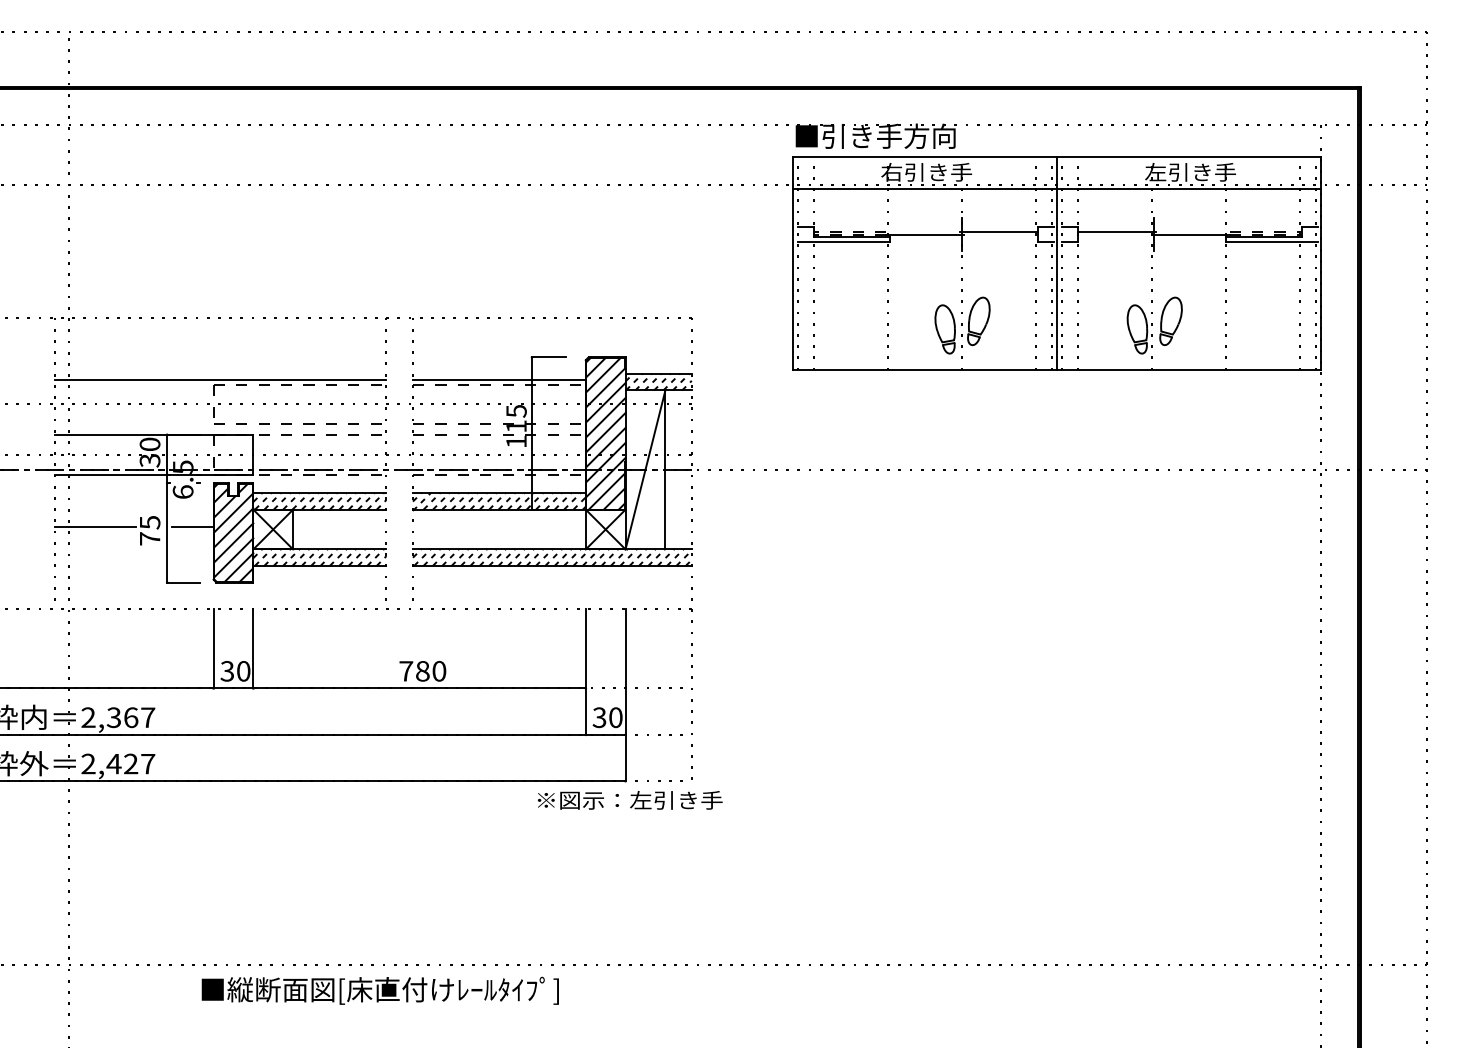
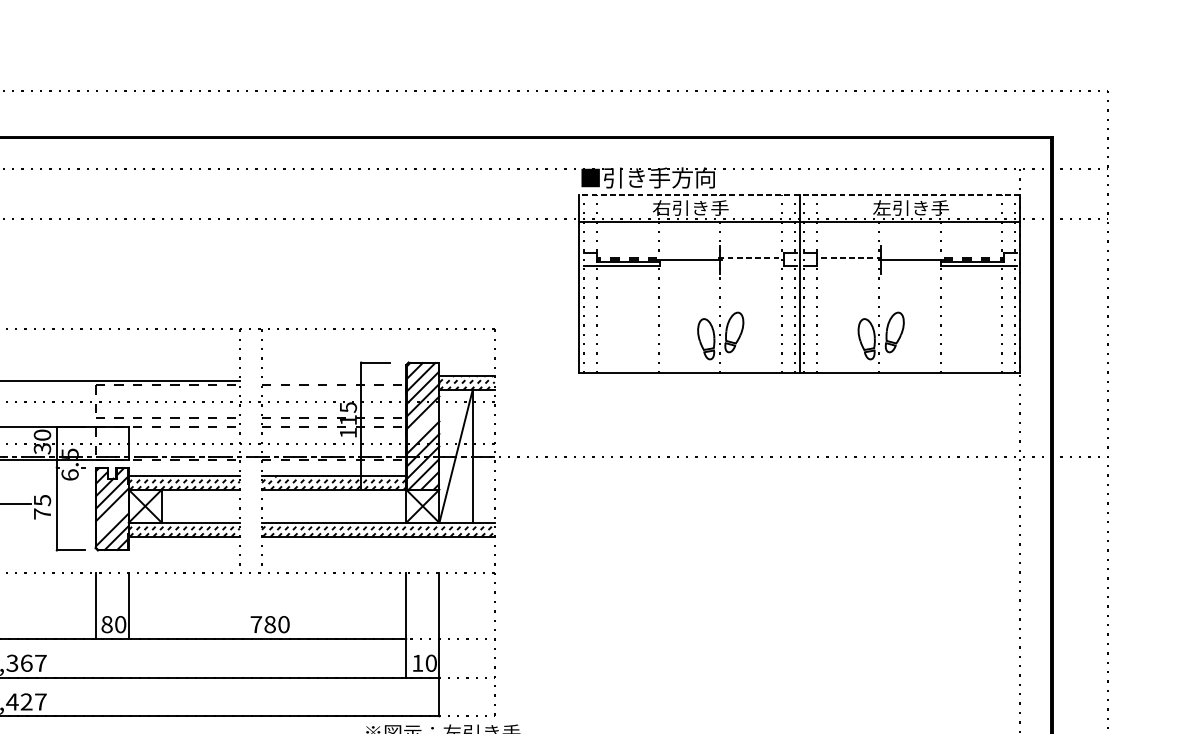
line: (1056, 157) -> (799, 195), solid -> dashed
line: (999, 231) -> (751, 257), solid -> dashed
line: (1116, 231) -> (849, 257), solid -> dashed
line: (498, 379) -> (333, 380), removed
line: (605, 432) -> (422, 425), removed
line: (192, 526) -> (77, 503), removed
line: (233, 542) -> (112, 517), removed
text: (227, 671) -> (107, 624), 30 -> 80
text: (599, 717) -> (417, 663), 30 -> 10

